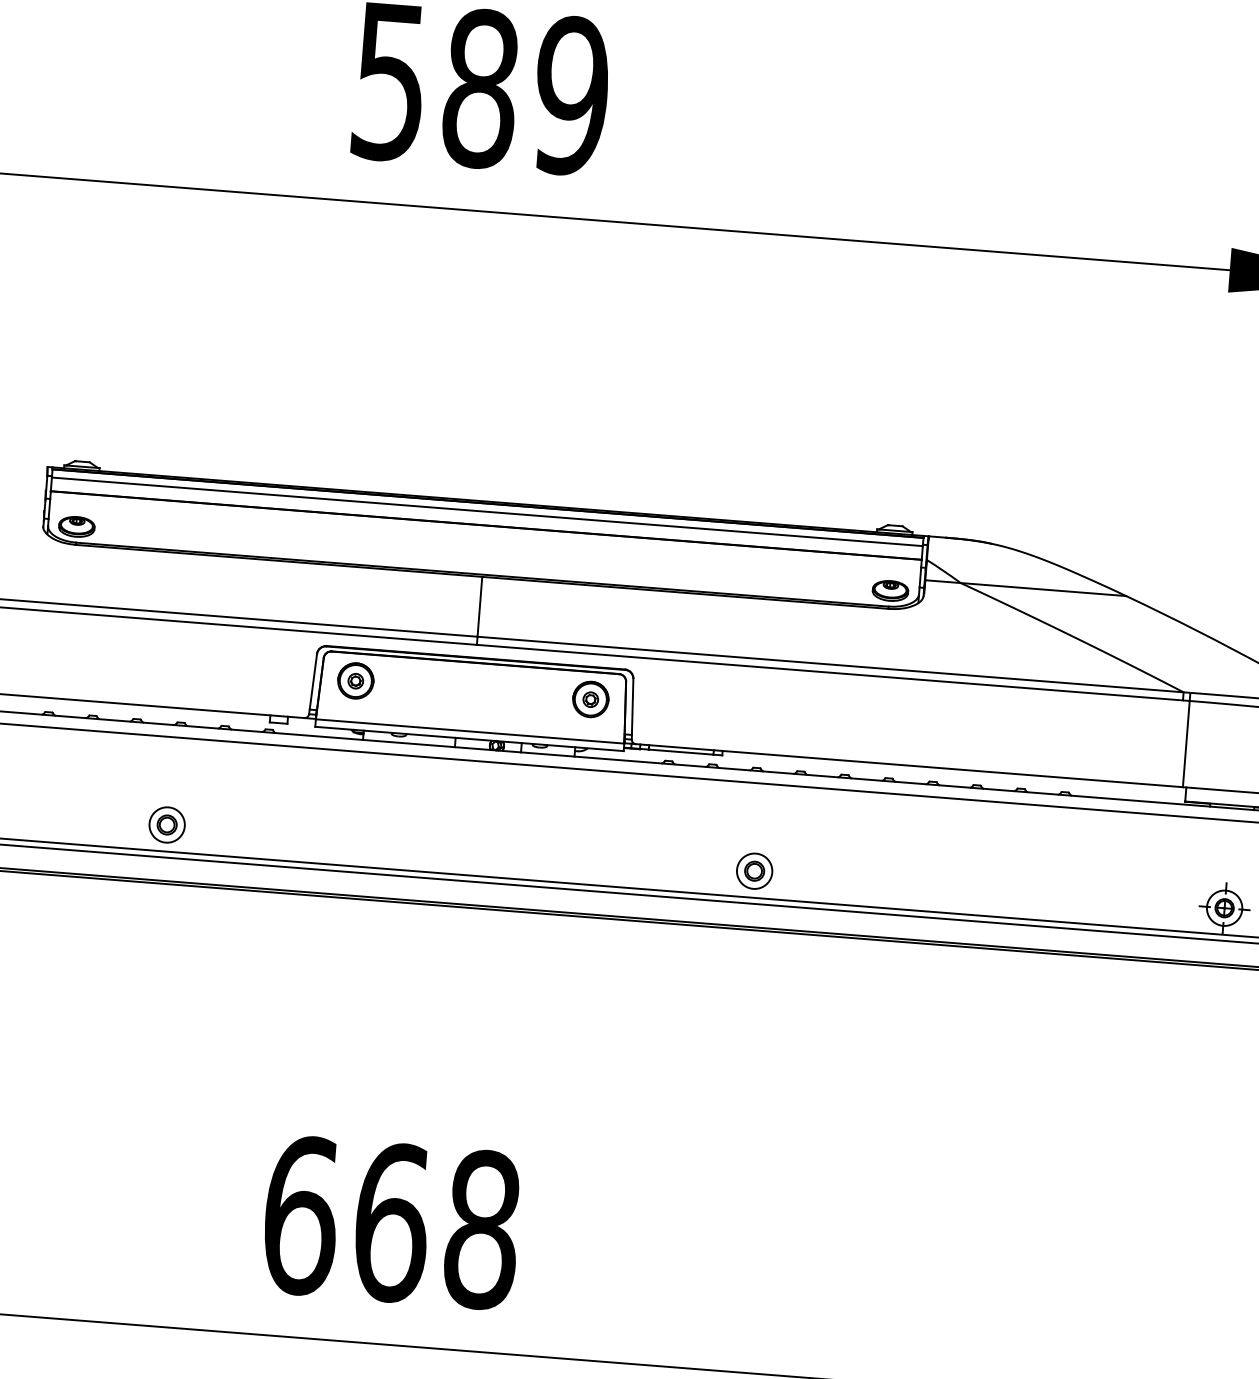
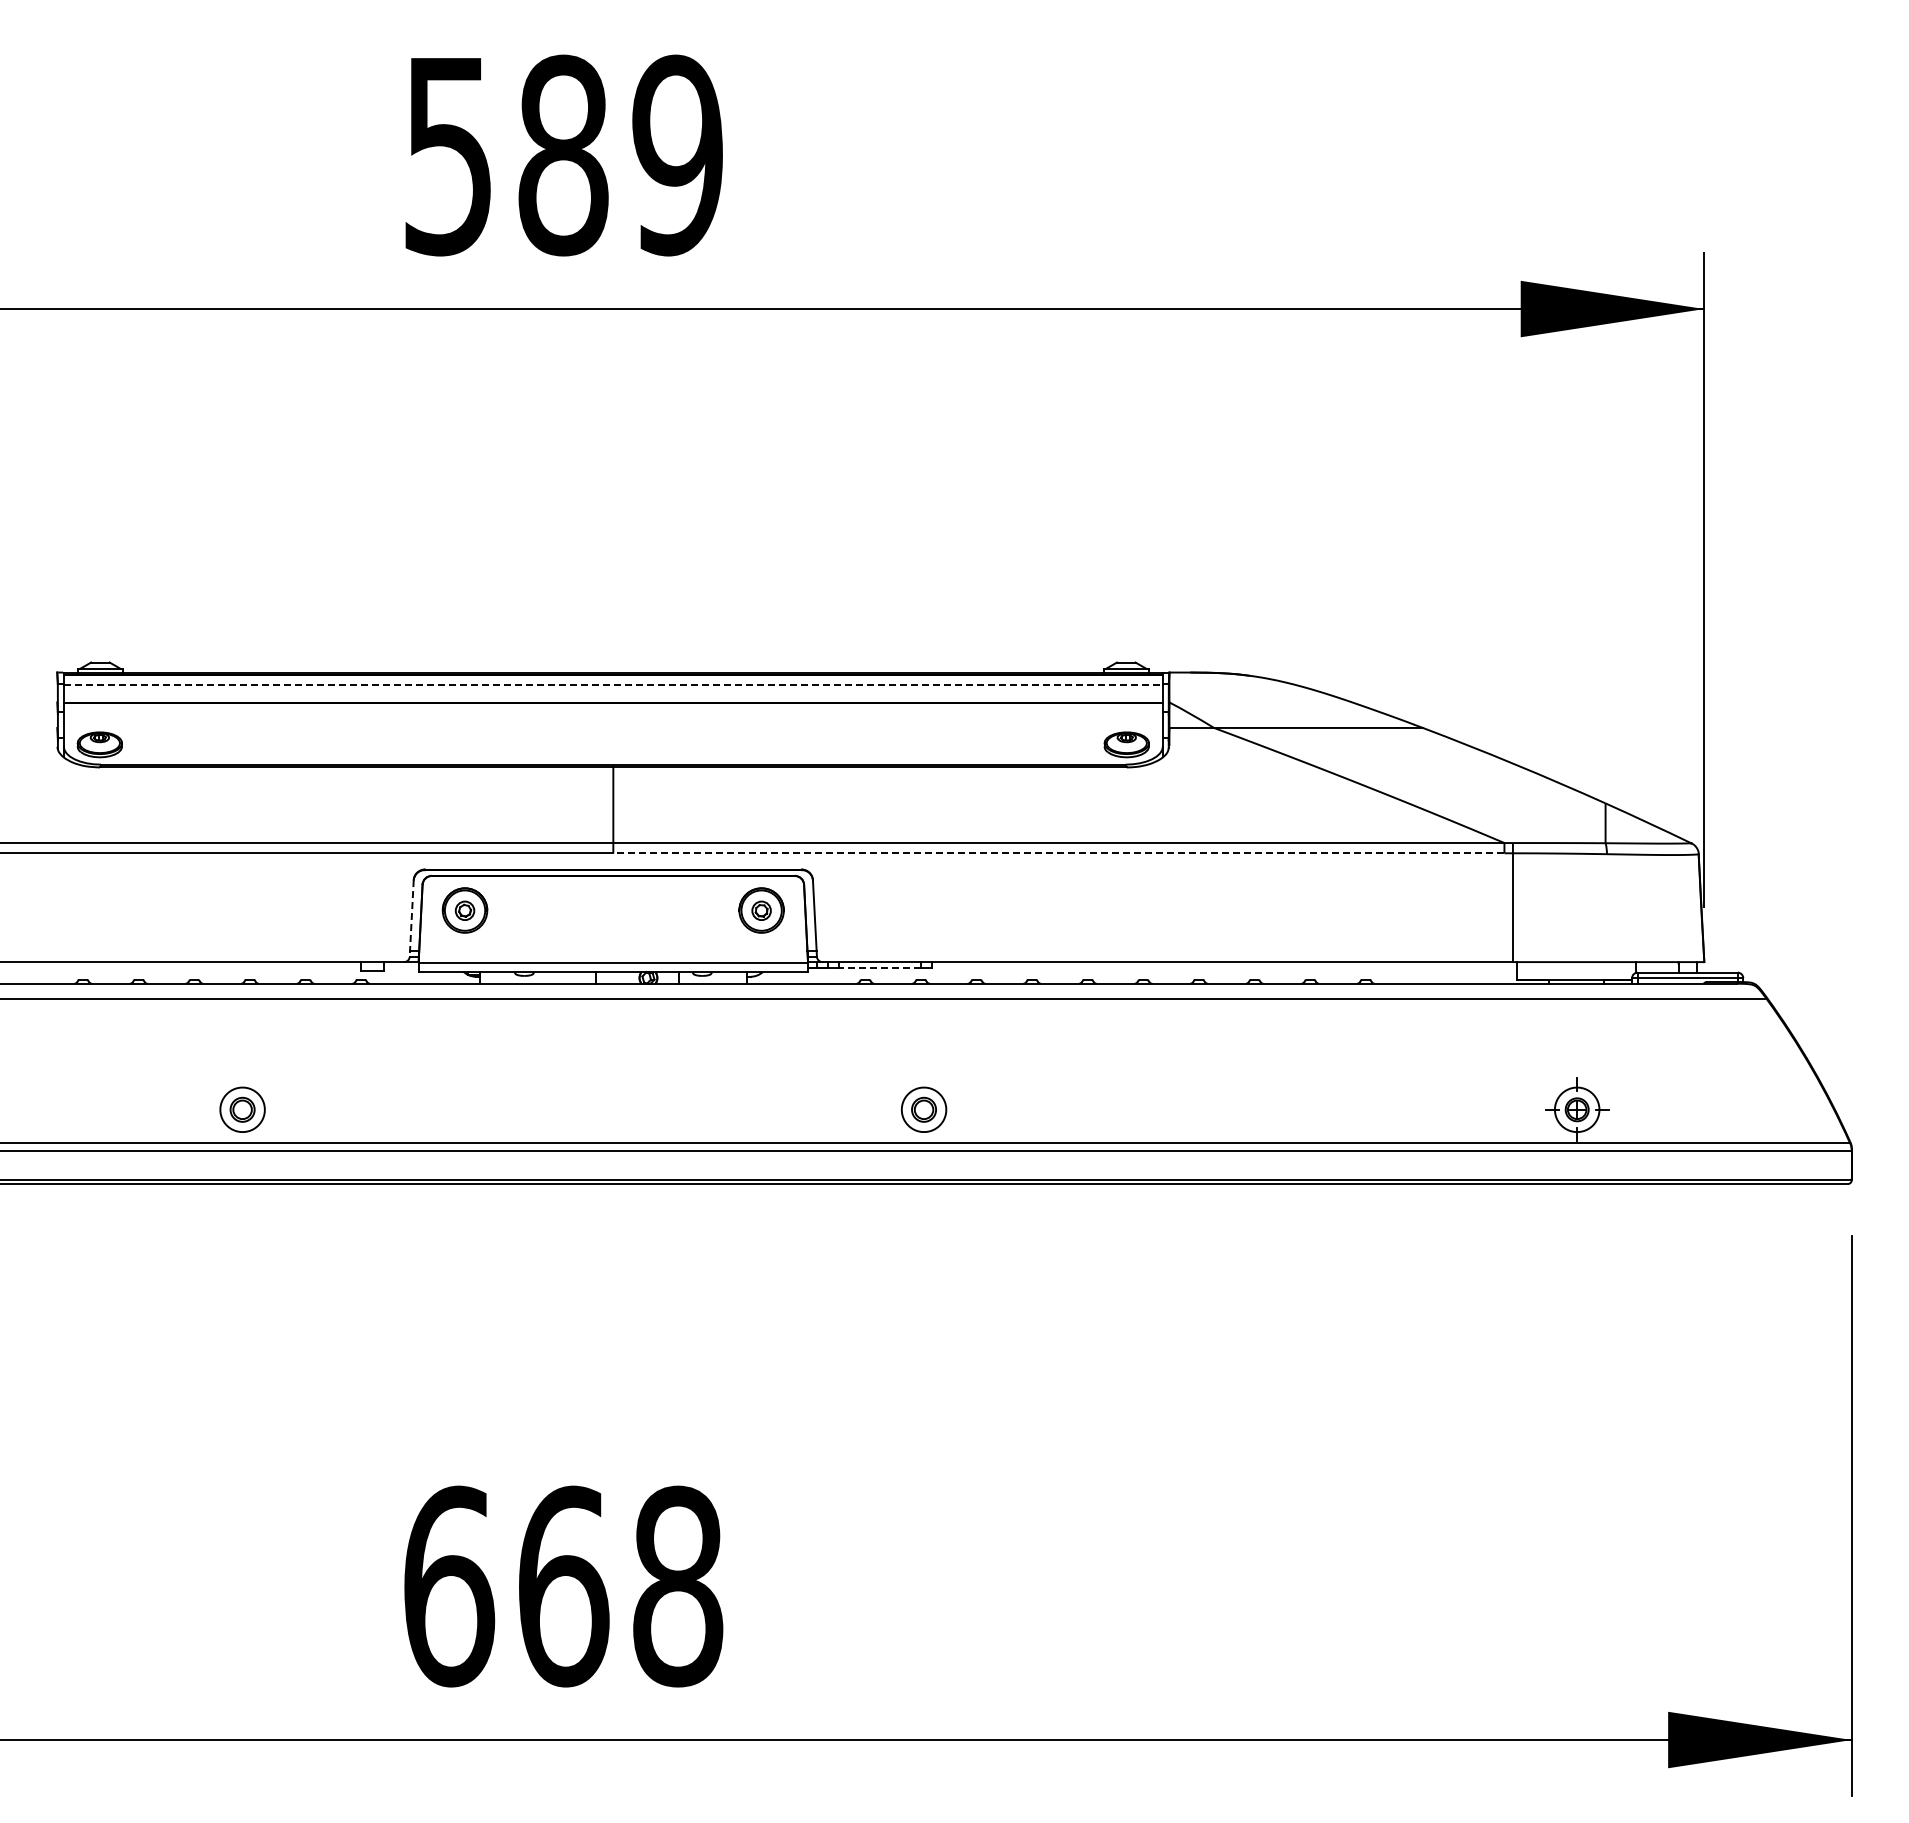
line: (487, 511) -> (613, 685), solid -> dashed
line: (829, 672) -> (1058, 853), solid -> dashed
line: (312, 683) -> (411, 918), solid -> dashed
line: (681, 752) -> (880, 967), solid -> dashed
part: (754, 870) -> (923, 1109), moved

